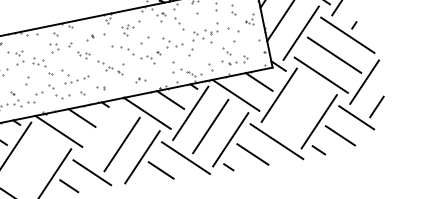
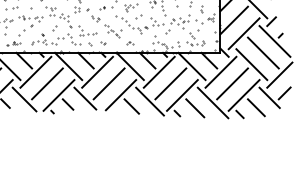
line: (299, 108) -> (232, 83), added
line: (101, 130) -> (97, 71), added
line: (33, 162) -> (47, 83), added

